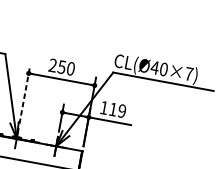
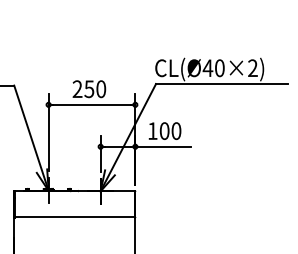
text: (188, 73) -> (252, 67), CL(Ø40×7) -> CL(Ø40×2)
line: (24, 94) -> (48, 132), dashed -> solid
text: (117, 110) -> (170, 131), 119 -> 100

